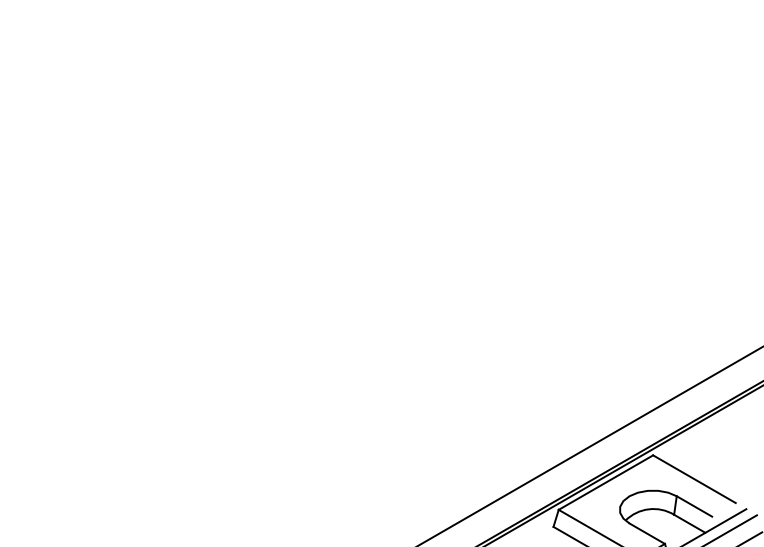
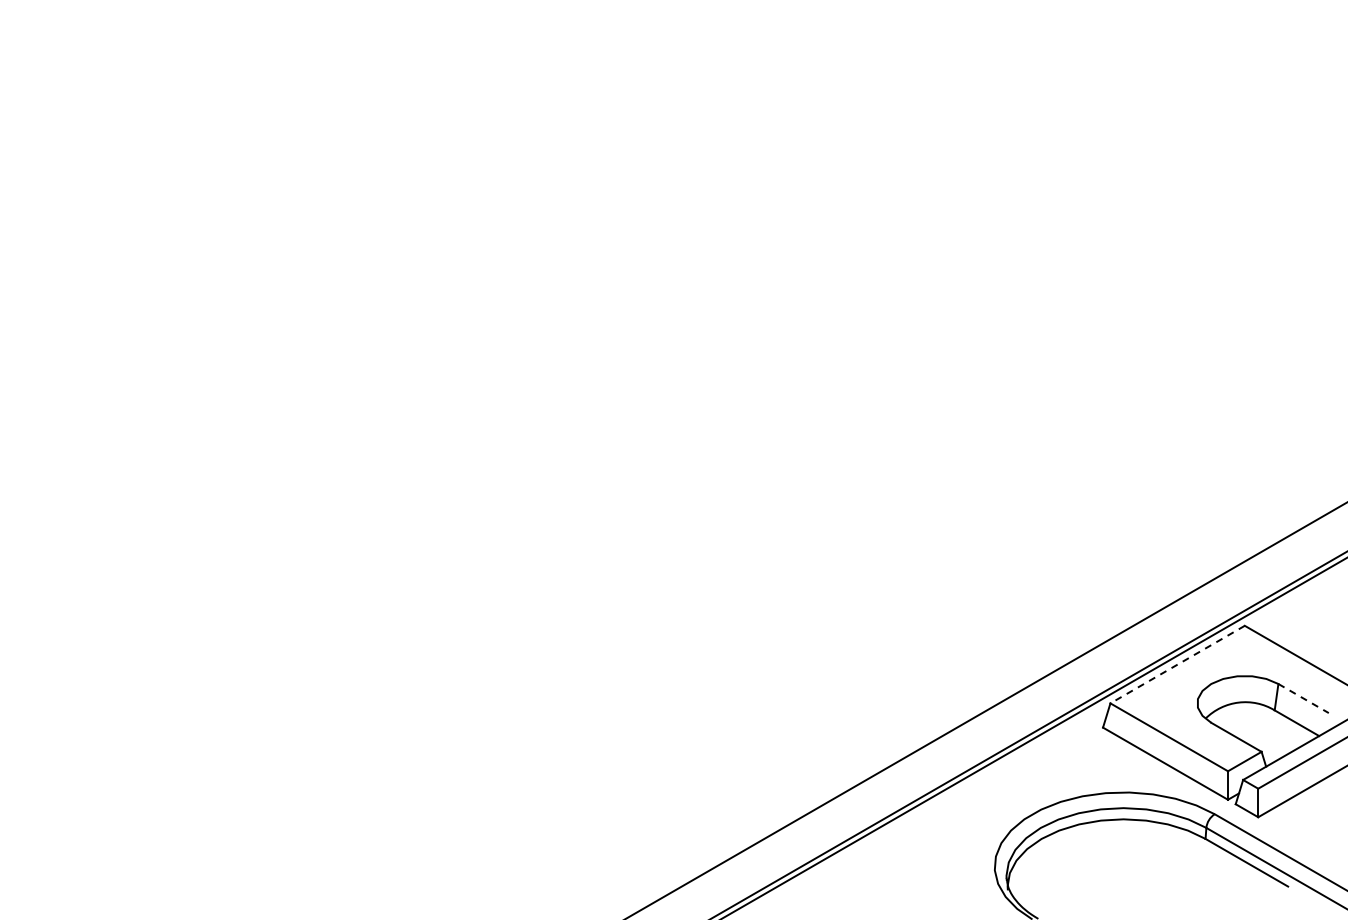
line: (605, 482) -> (1177, 664), solid -> dashed
line: (695, 506) -> (1304, 698), solid -> dashed

